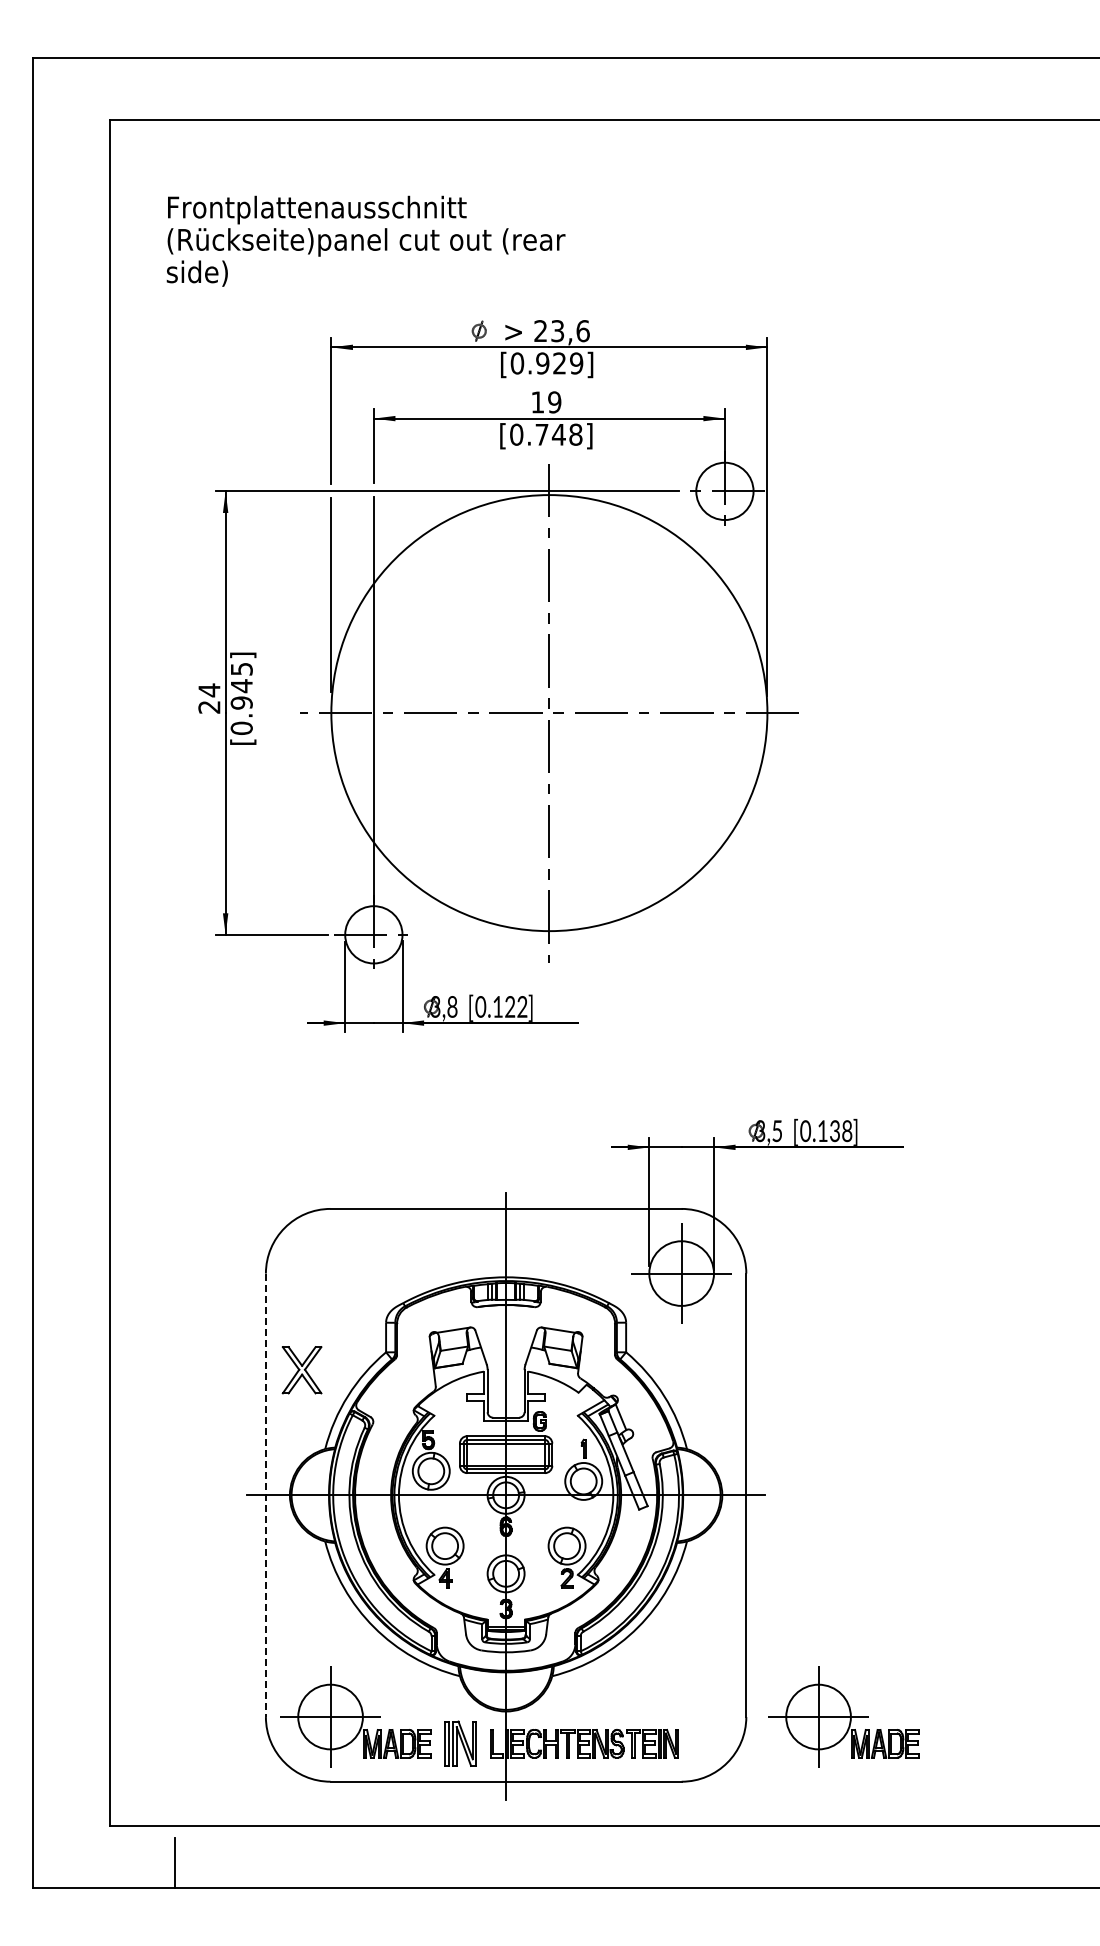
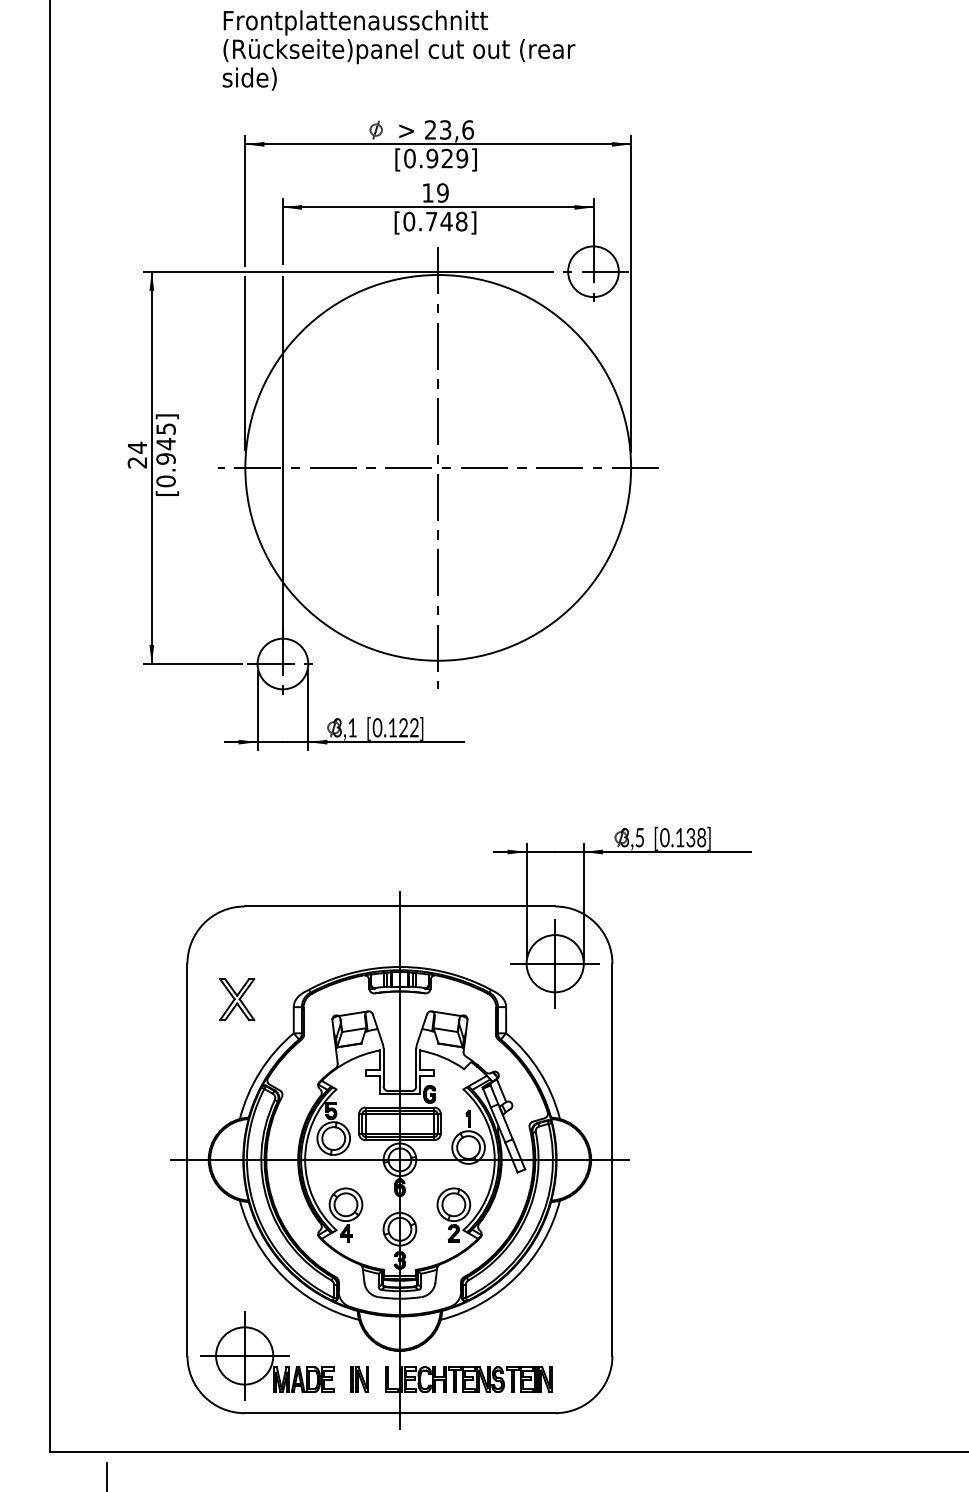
text: (365, 240) -> (398, 49), moved
text: (452, 1006) -> (352, 727), 3,8 -> 3,1
part: (301, 1370) -> (236, 999), moved
line: (265, 1495) -> (187, 1159), dashed -> solid
part: (843, 1716) -> (698, 1355), removed
part: (460, 1743) -> (359, 1379), size x0.62

